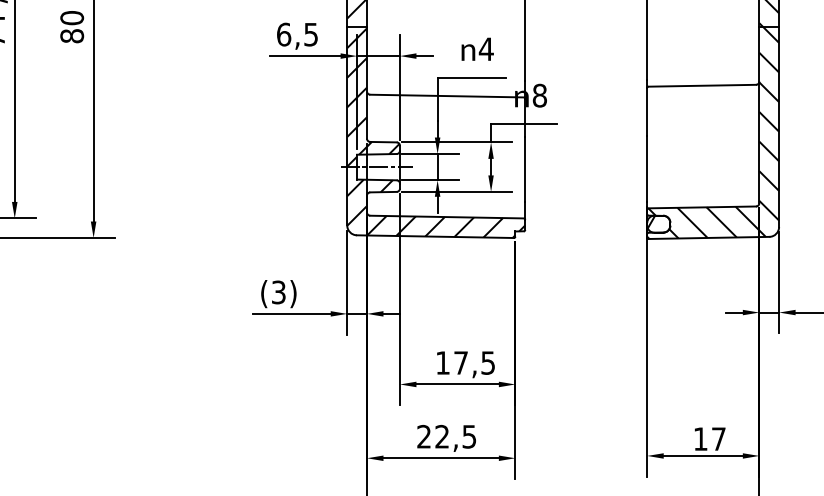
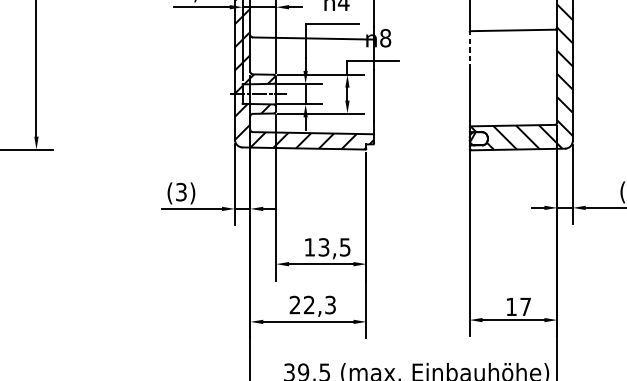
line: (647, 111) -> (469, 50), solid -> dashed
text: (460, 362) -> (323, 246), 17,5 -> 13,5
text: (469, 436) -> (330, 304), 22,5 -> 22,3

